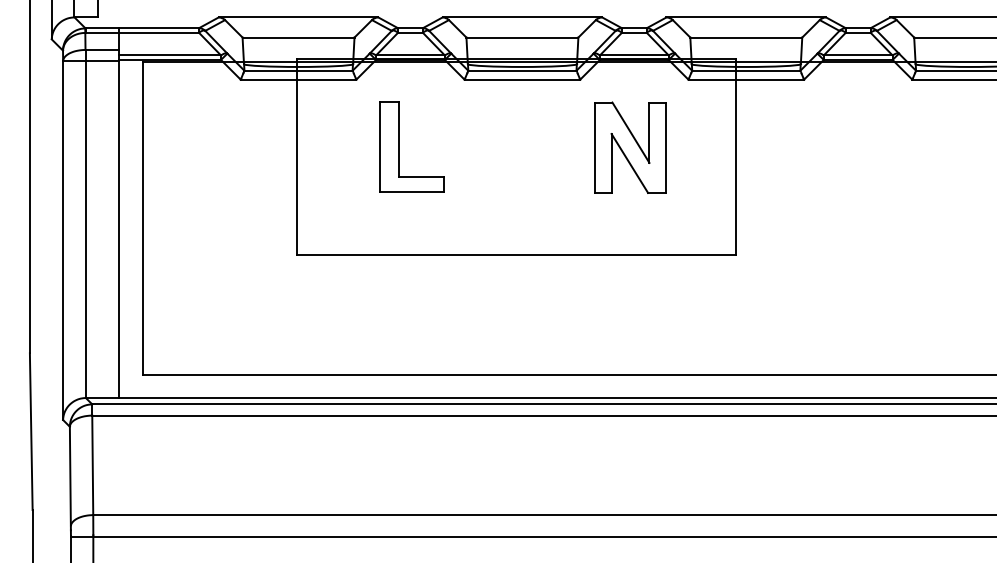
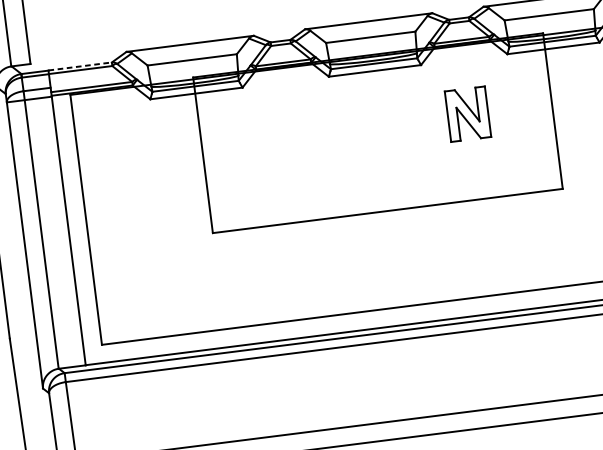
line: (159, 28) -> (80, 66), solid -> dashed
part: (399, 146) -> (283, 136), removed
part: (630, 147) -> (467, 114), size x0.7

